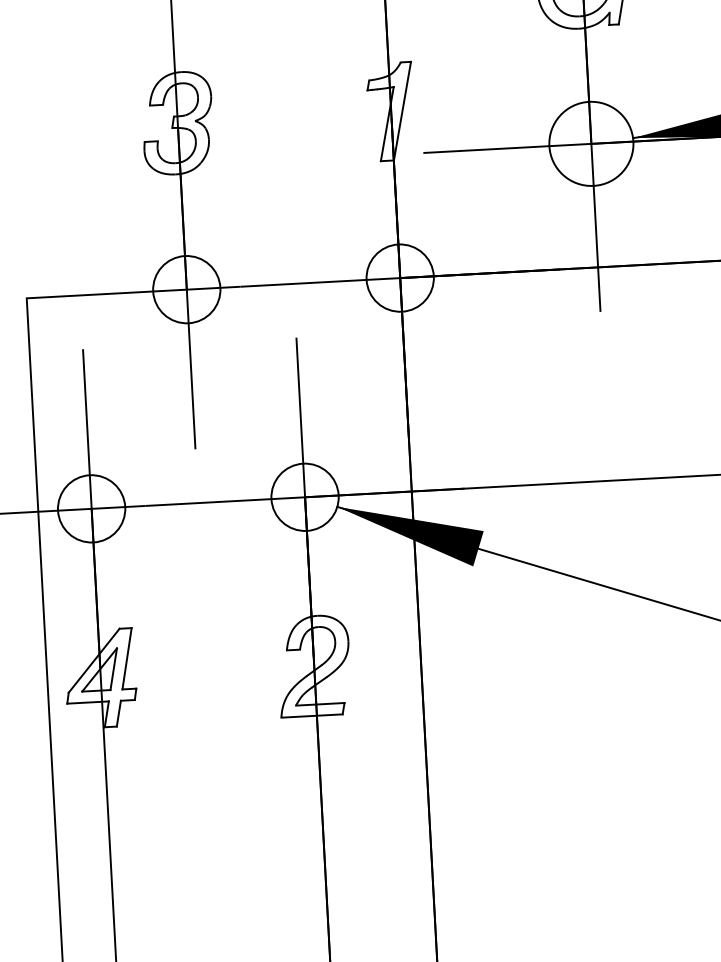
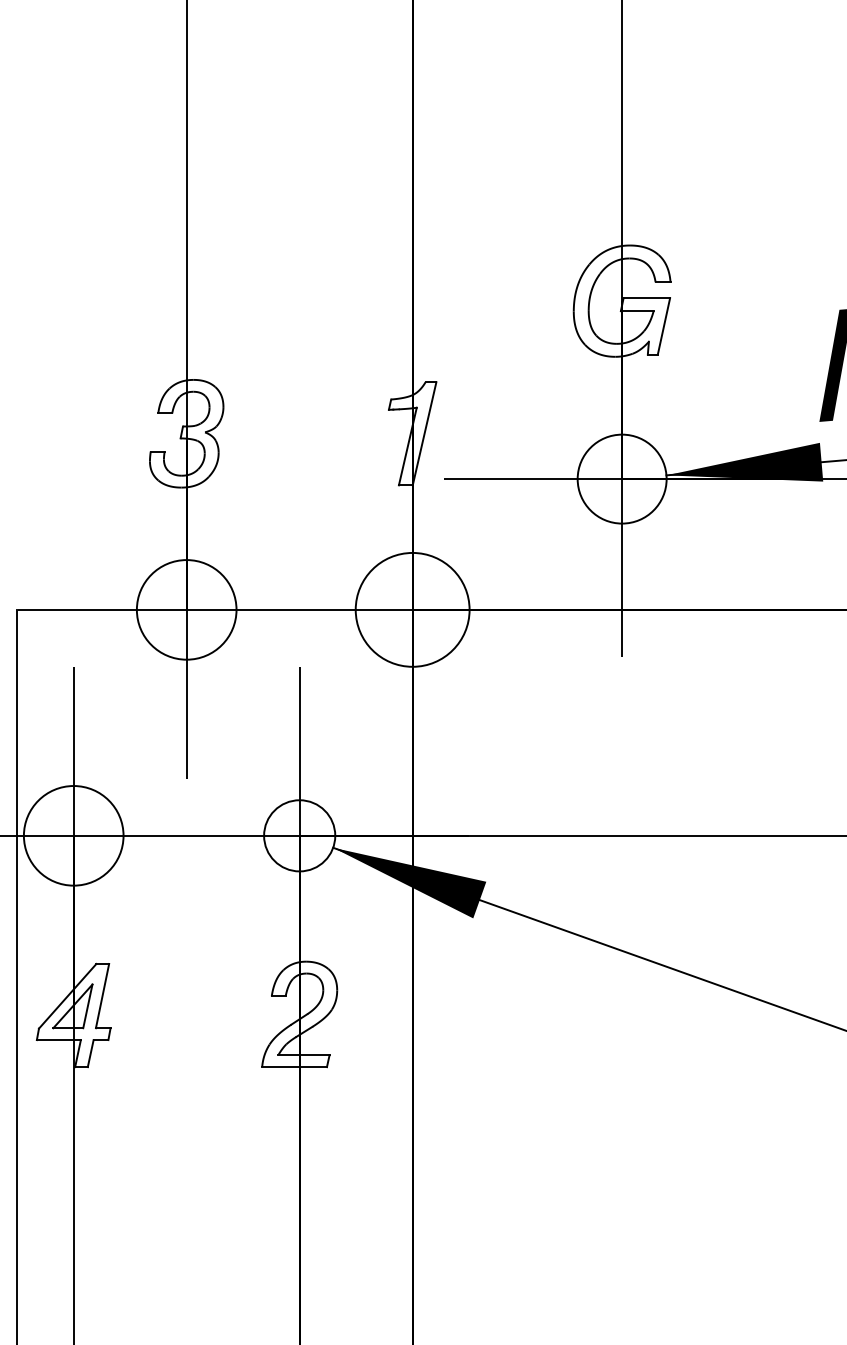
circle: (400, 277) -> (412, 609), size x1.6
circle: (186, 289) -> (186, 609), size x1.4
circle: (91, 508) -> (73, 835), size x1.4

